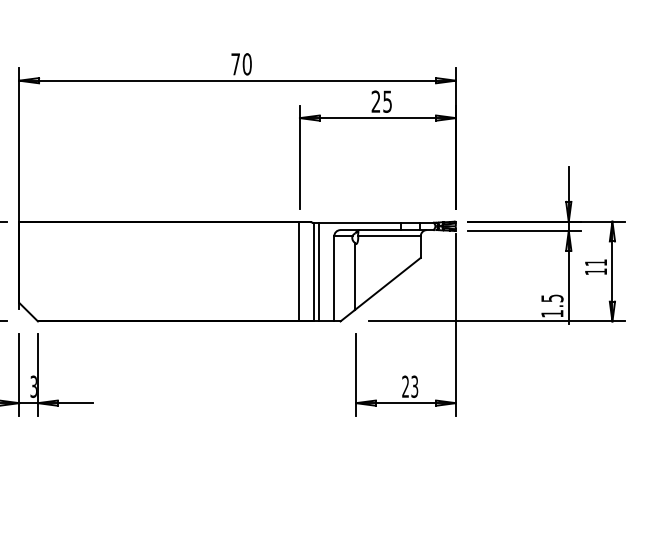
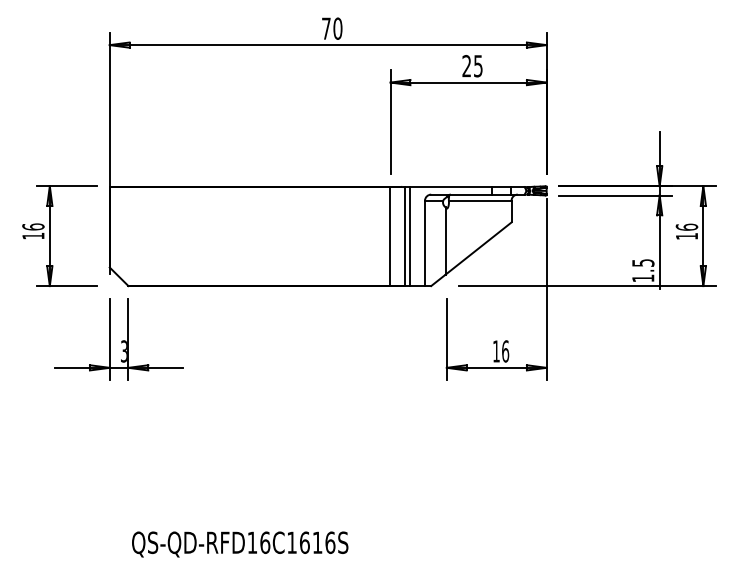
text: (595, 261) -> (686, 226), 11 -> 16
text: (410, 386) -> (501, 351), 23 -> 16

